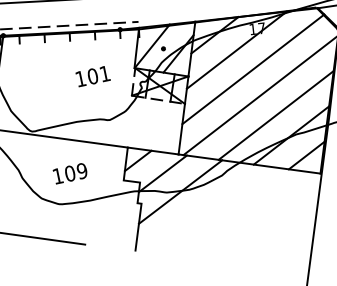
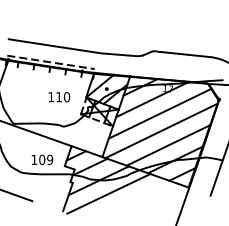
text: (99, 75) -> (63, 97), 101 -> 110
text: (70, 172) -> (42, 159), moved
line: (199, 208) -> (108, 193), added

